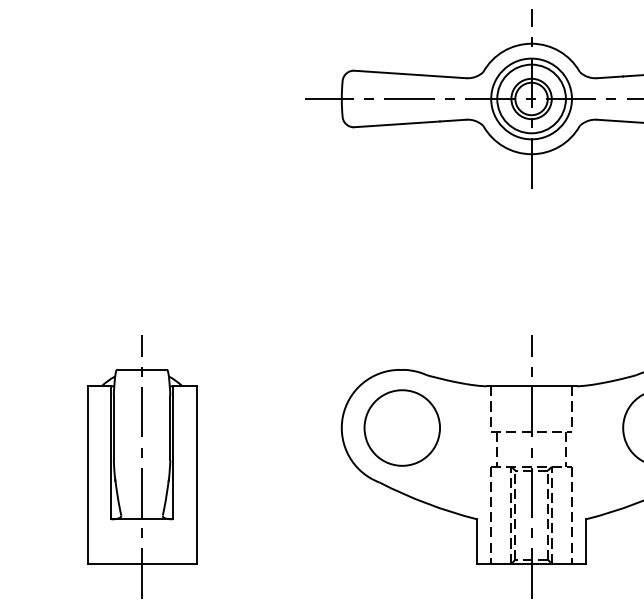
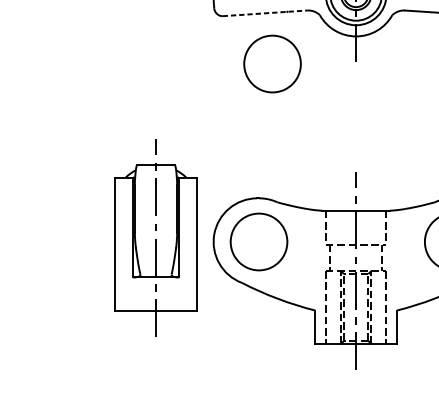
line: (410, 123) -> (265, 13), solid -> dashed
part: (419, 190) -> (271, 63), added
part: (142, 466) -> (156, 237), moved

